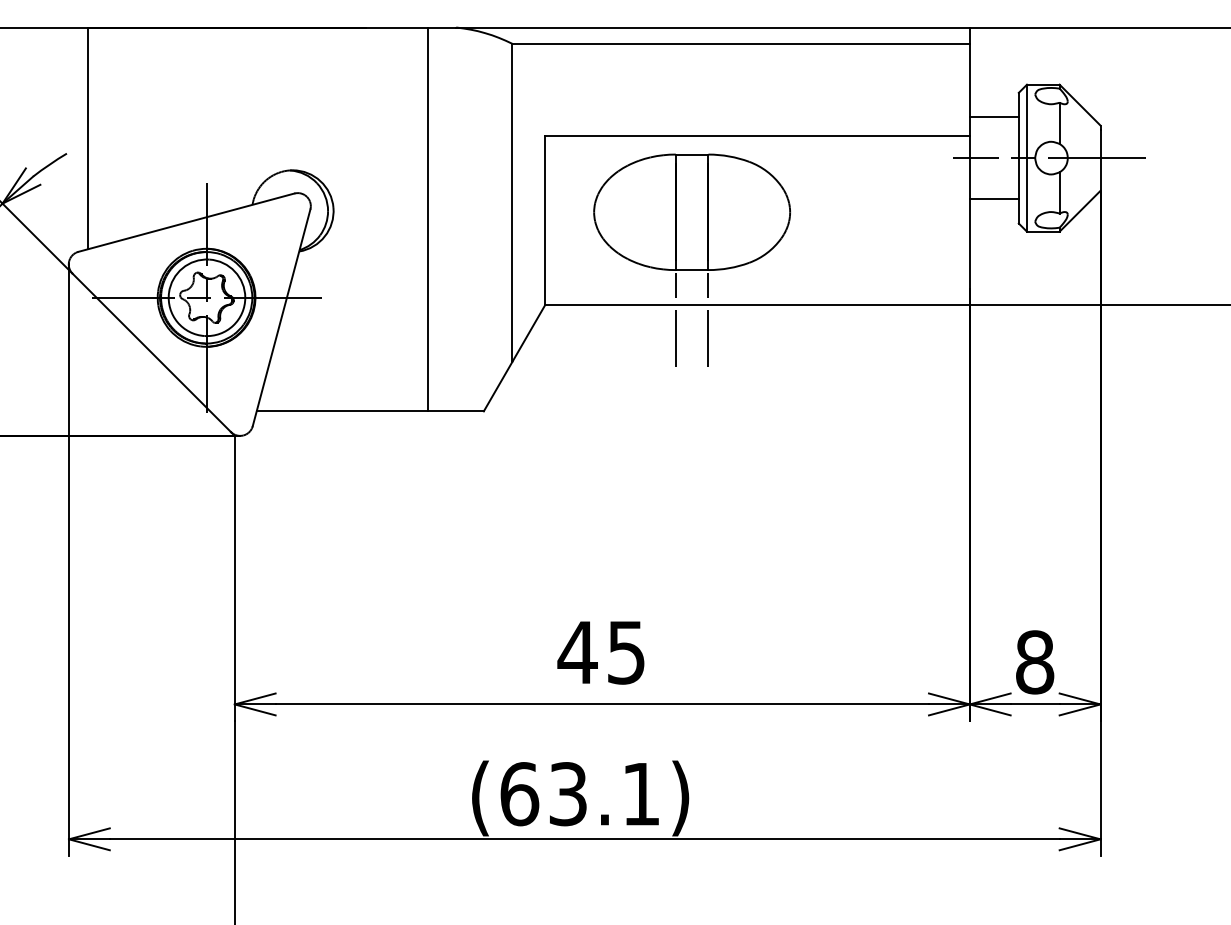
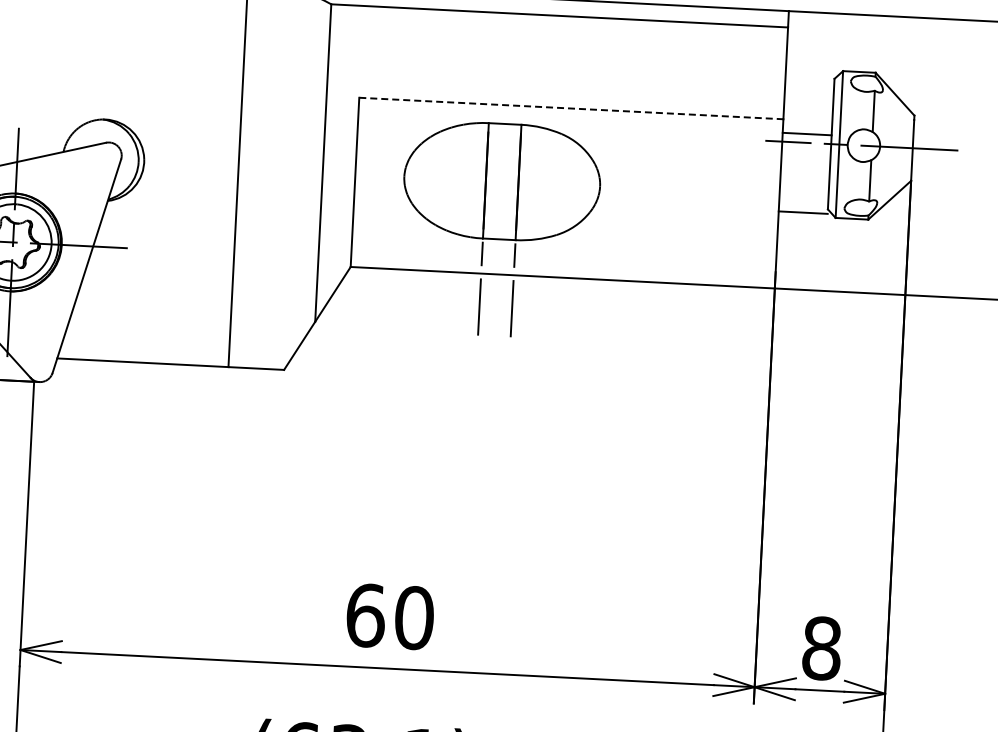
line: (993, 117) -> (806, 134), moved
line: (757, 135) -> (571, 108), solid -> dashed
line: (993, 199) -> (802, 213), moved
text: (601, 652) -> (389, 616), 45 -> 60

